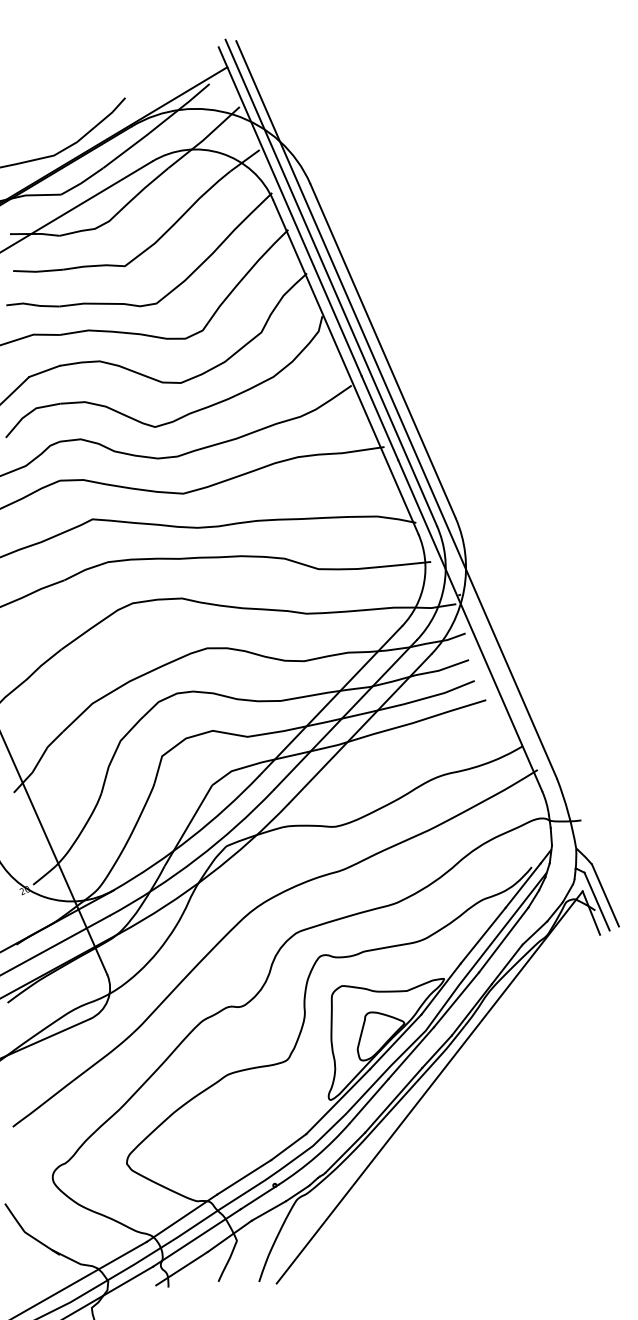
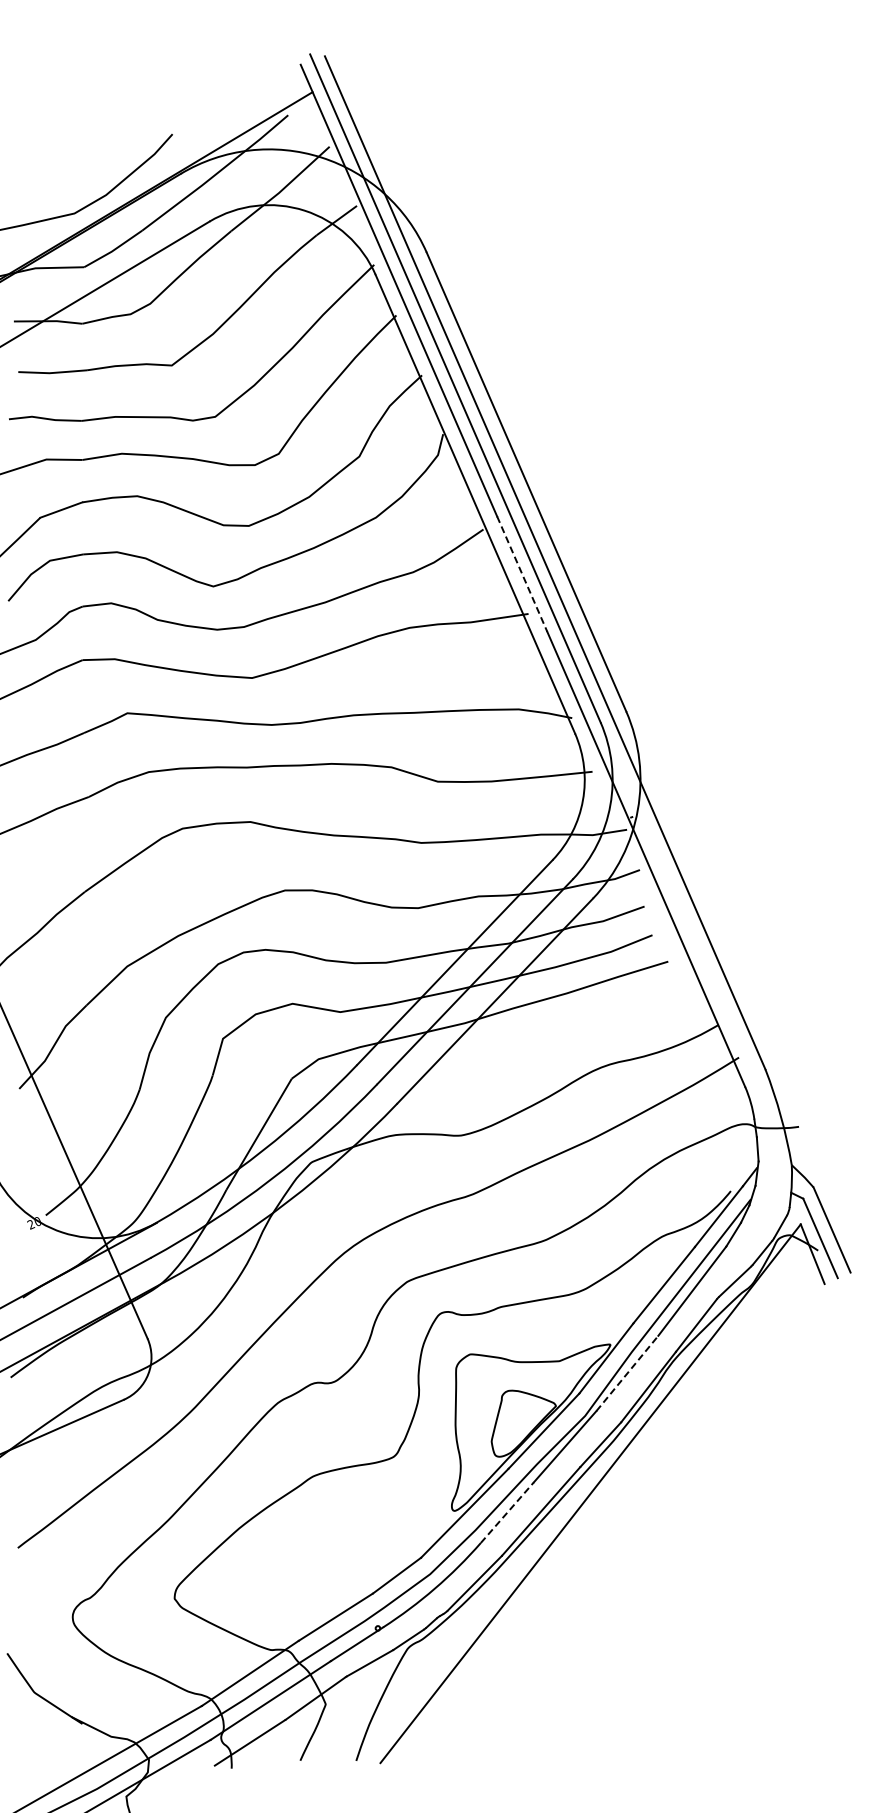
line: (380, 418) -> (522, 574), solid -> dashed
line: (456, 999) -> (627, 1373), solid -> dashed
line: (369, 1101) -> (507, 1512), solid -> dashed

